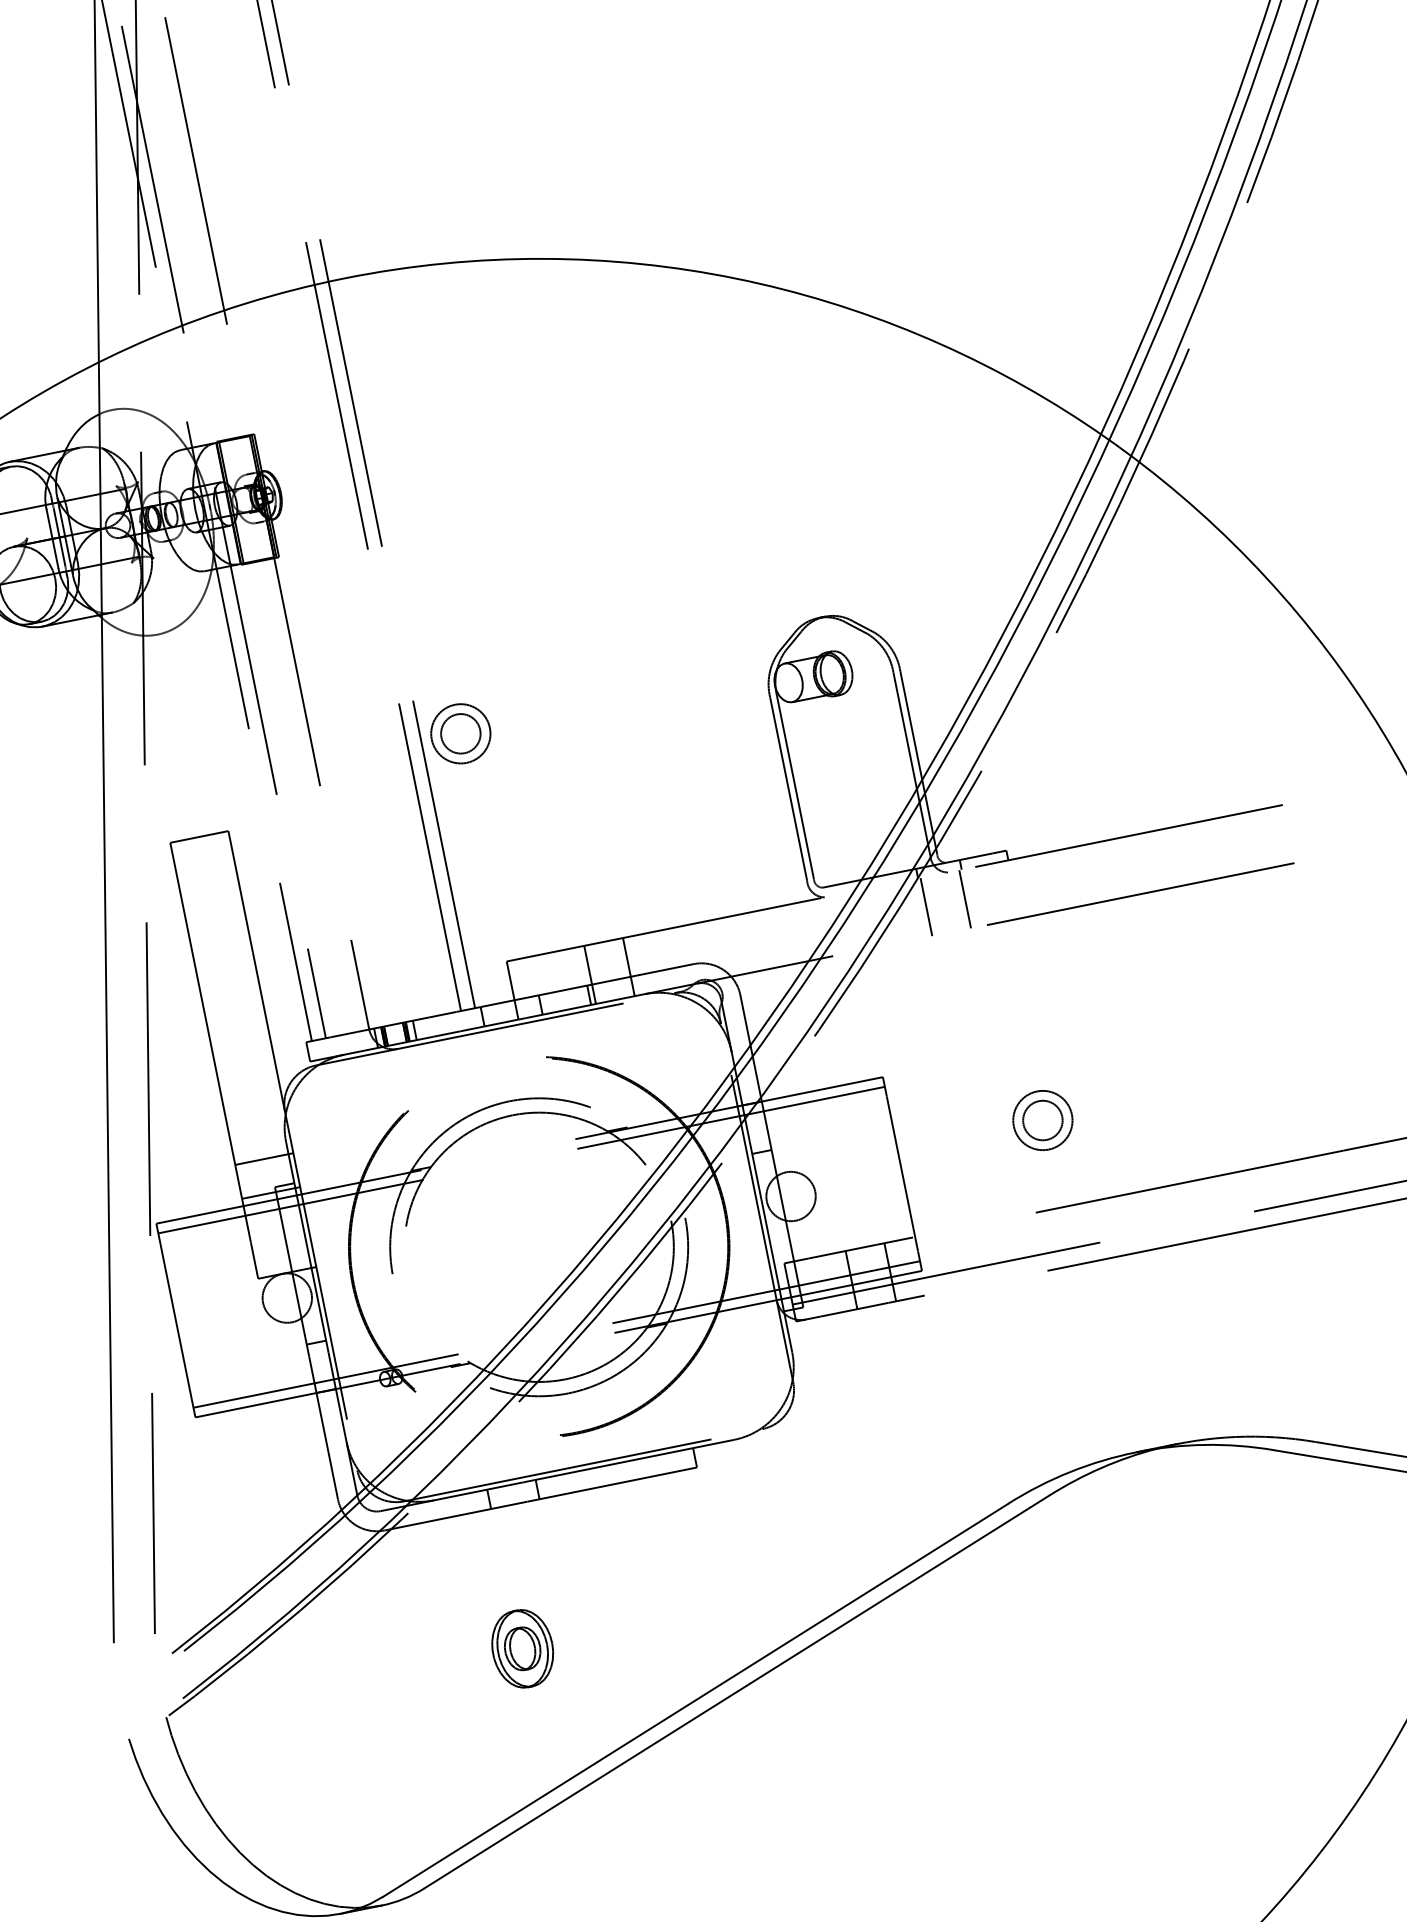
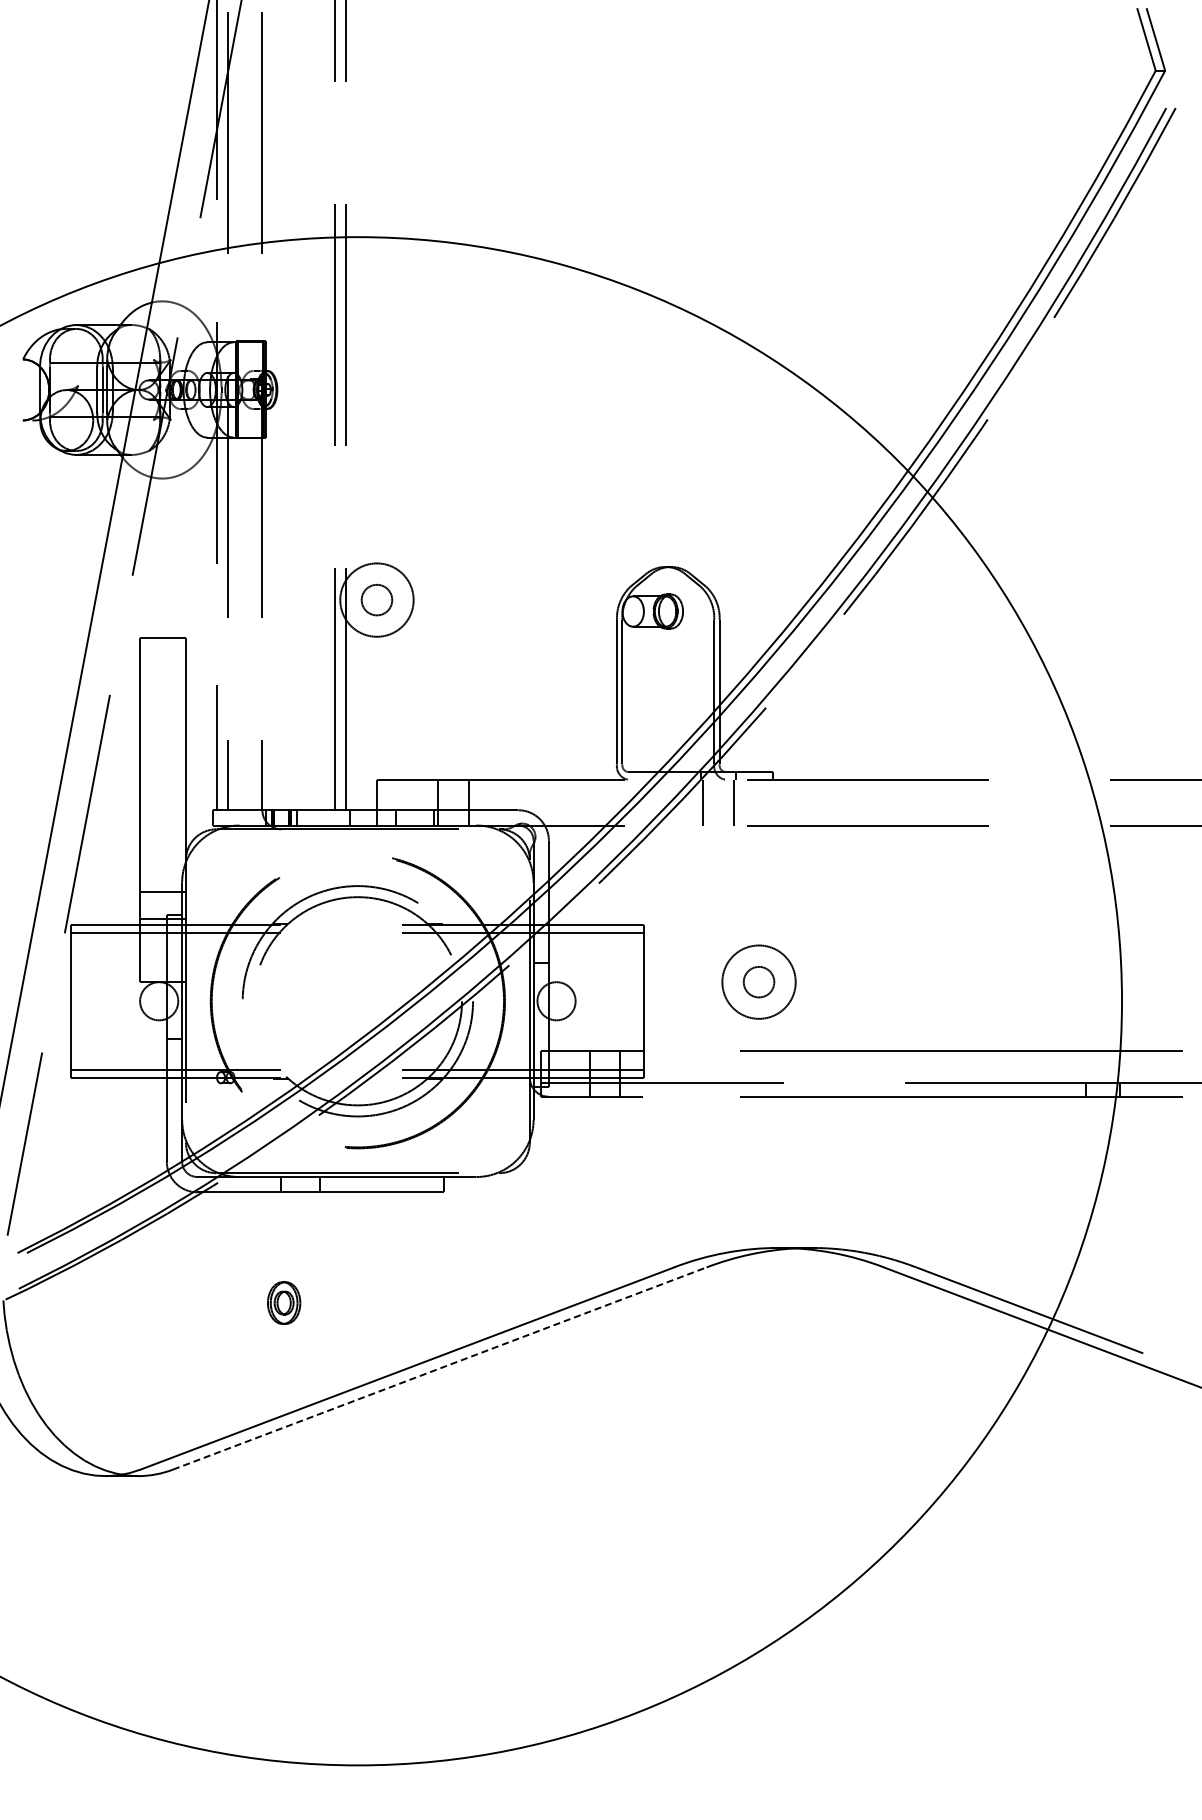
circle: (460, 734) -> (376, 600), size x1.6
circle: (1042, 1121) -> (758, 982), size x1.6
part: (523, 1647) -> (284, 1302), size x0.7
line: (737, 1691) -> (440, 1368), solid -> dashed

